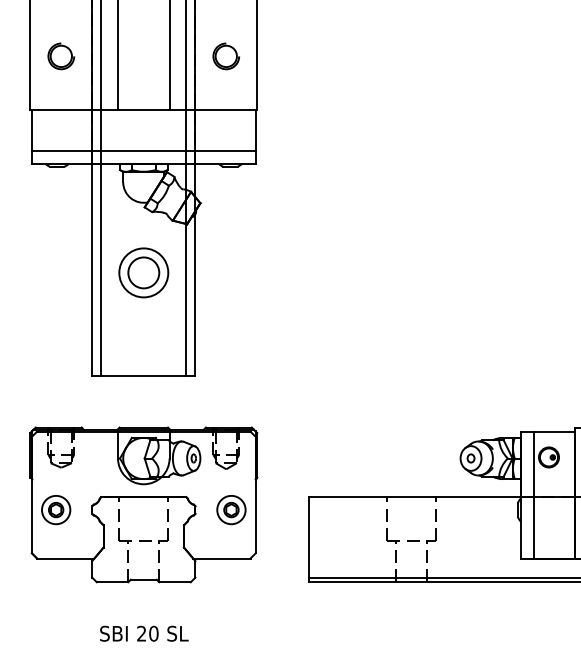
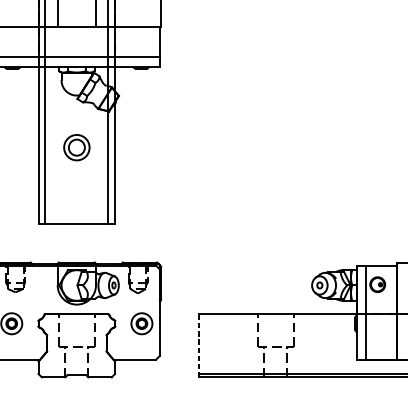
part: (143, 272) -> (76, 147), size x0.7
line: (308, 539) -> (199, 345), solid -> dashed

